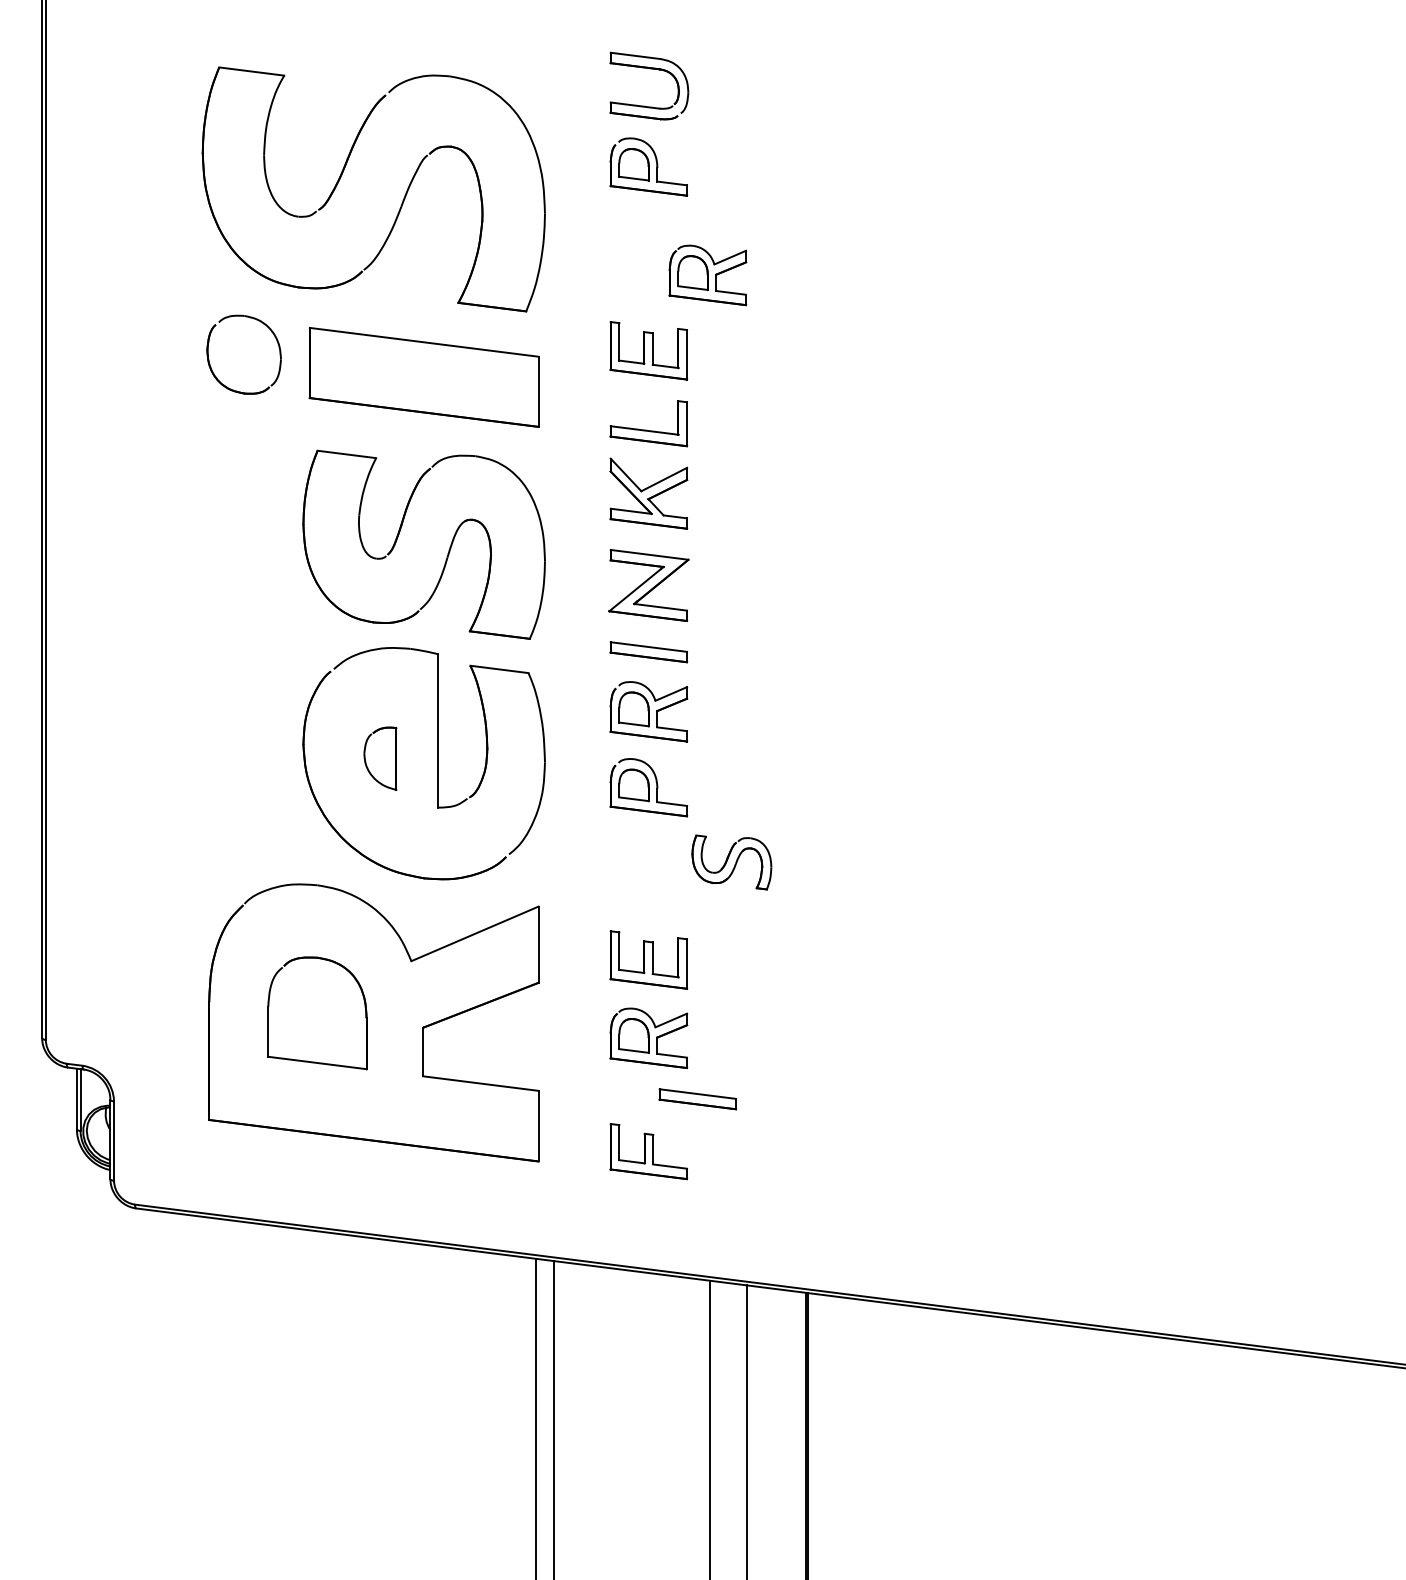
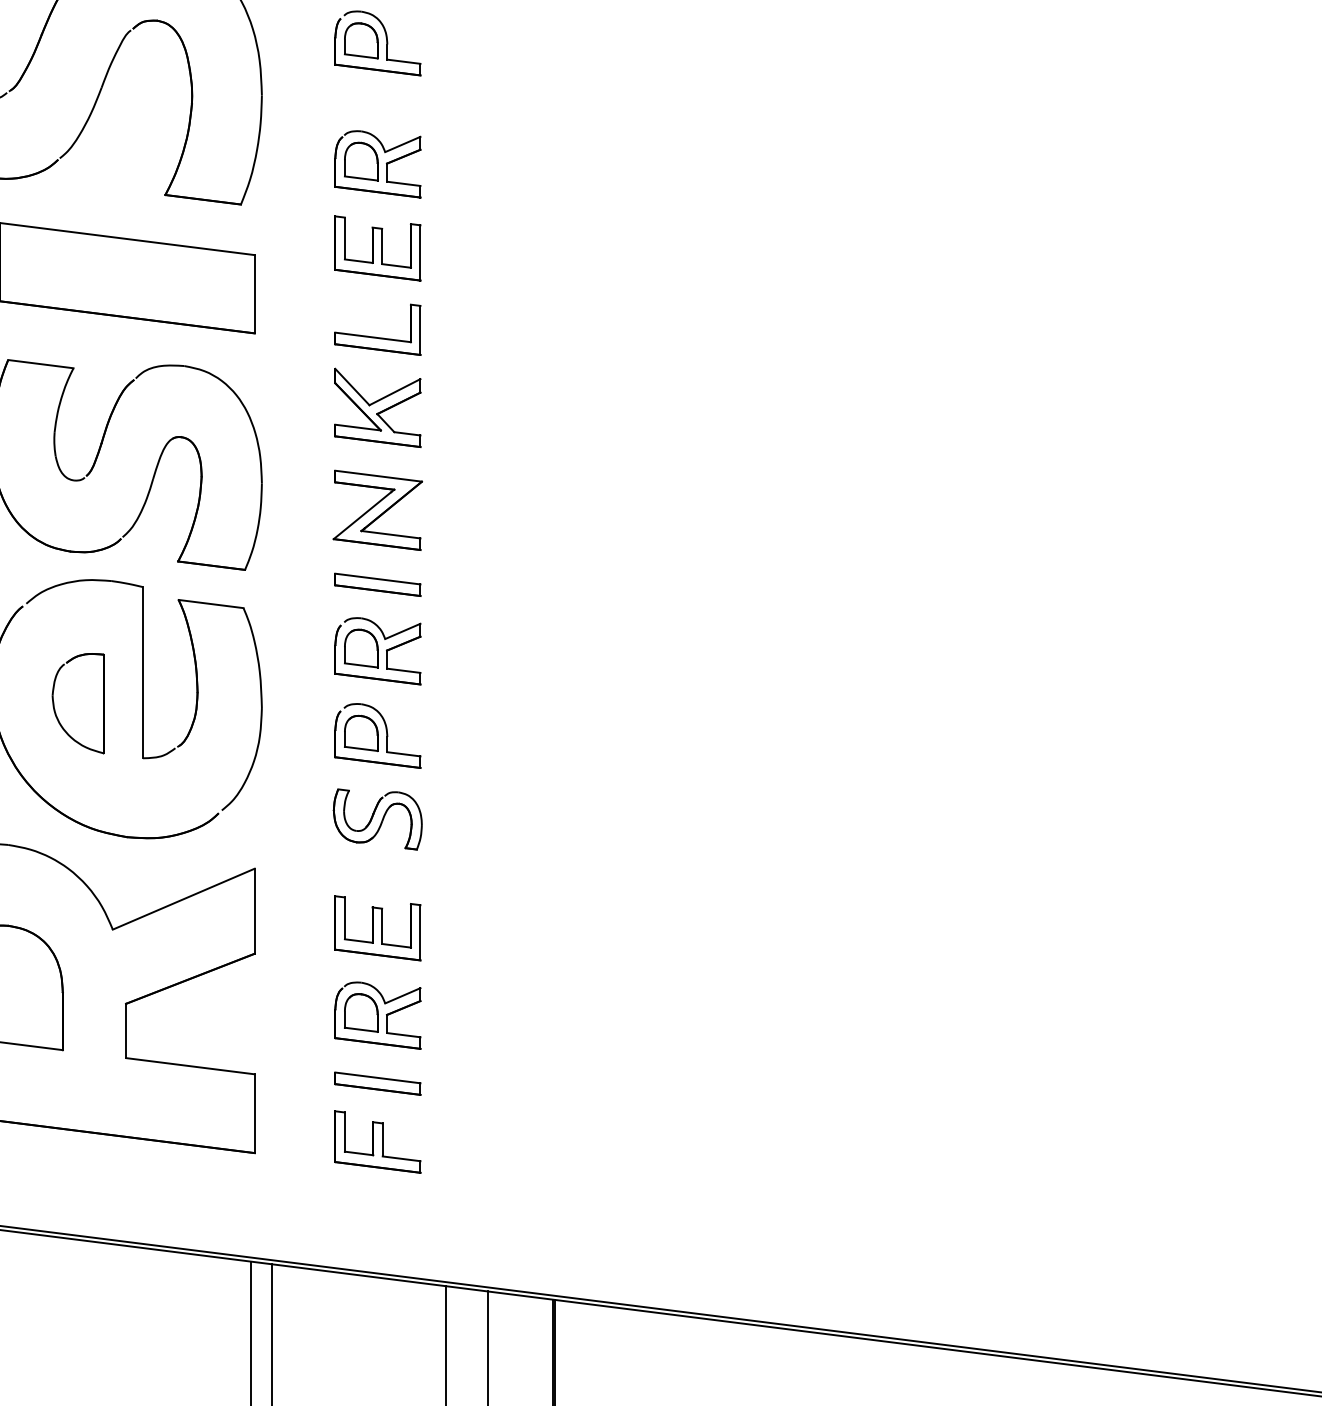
part: (707, 275) -> (377, 164), moved
part: (380, 758) -> (78, 703), size x1.43
part: (731, 862) -> (377, 819), moved
part: (697, 1099) -> (377, 1083), moved

